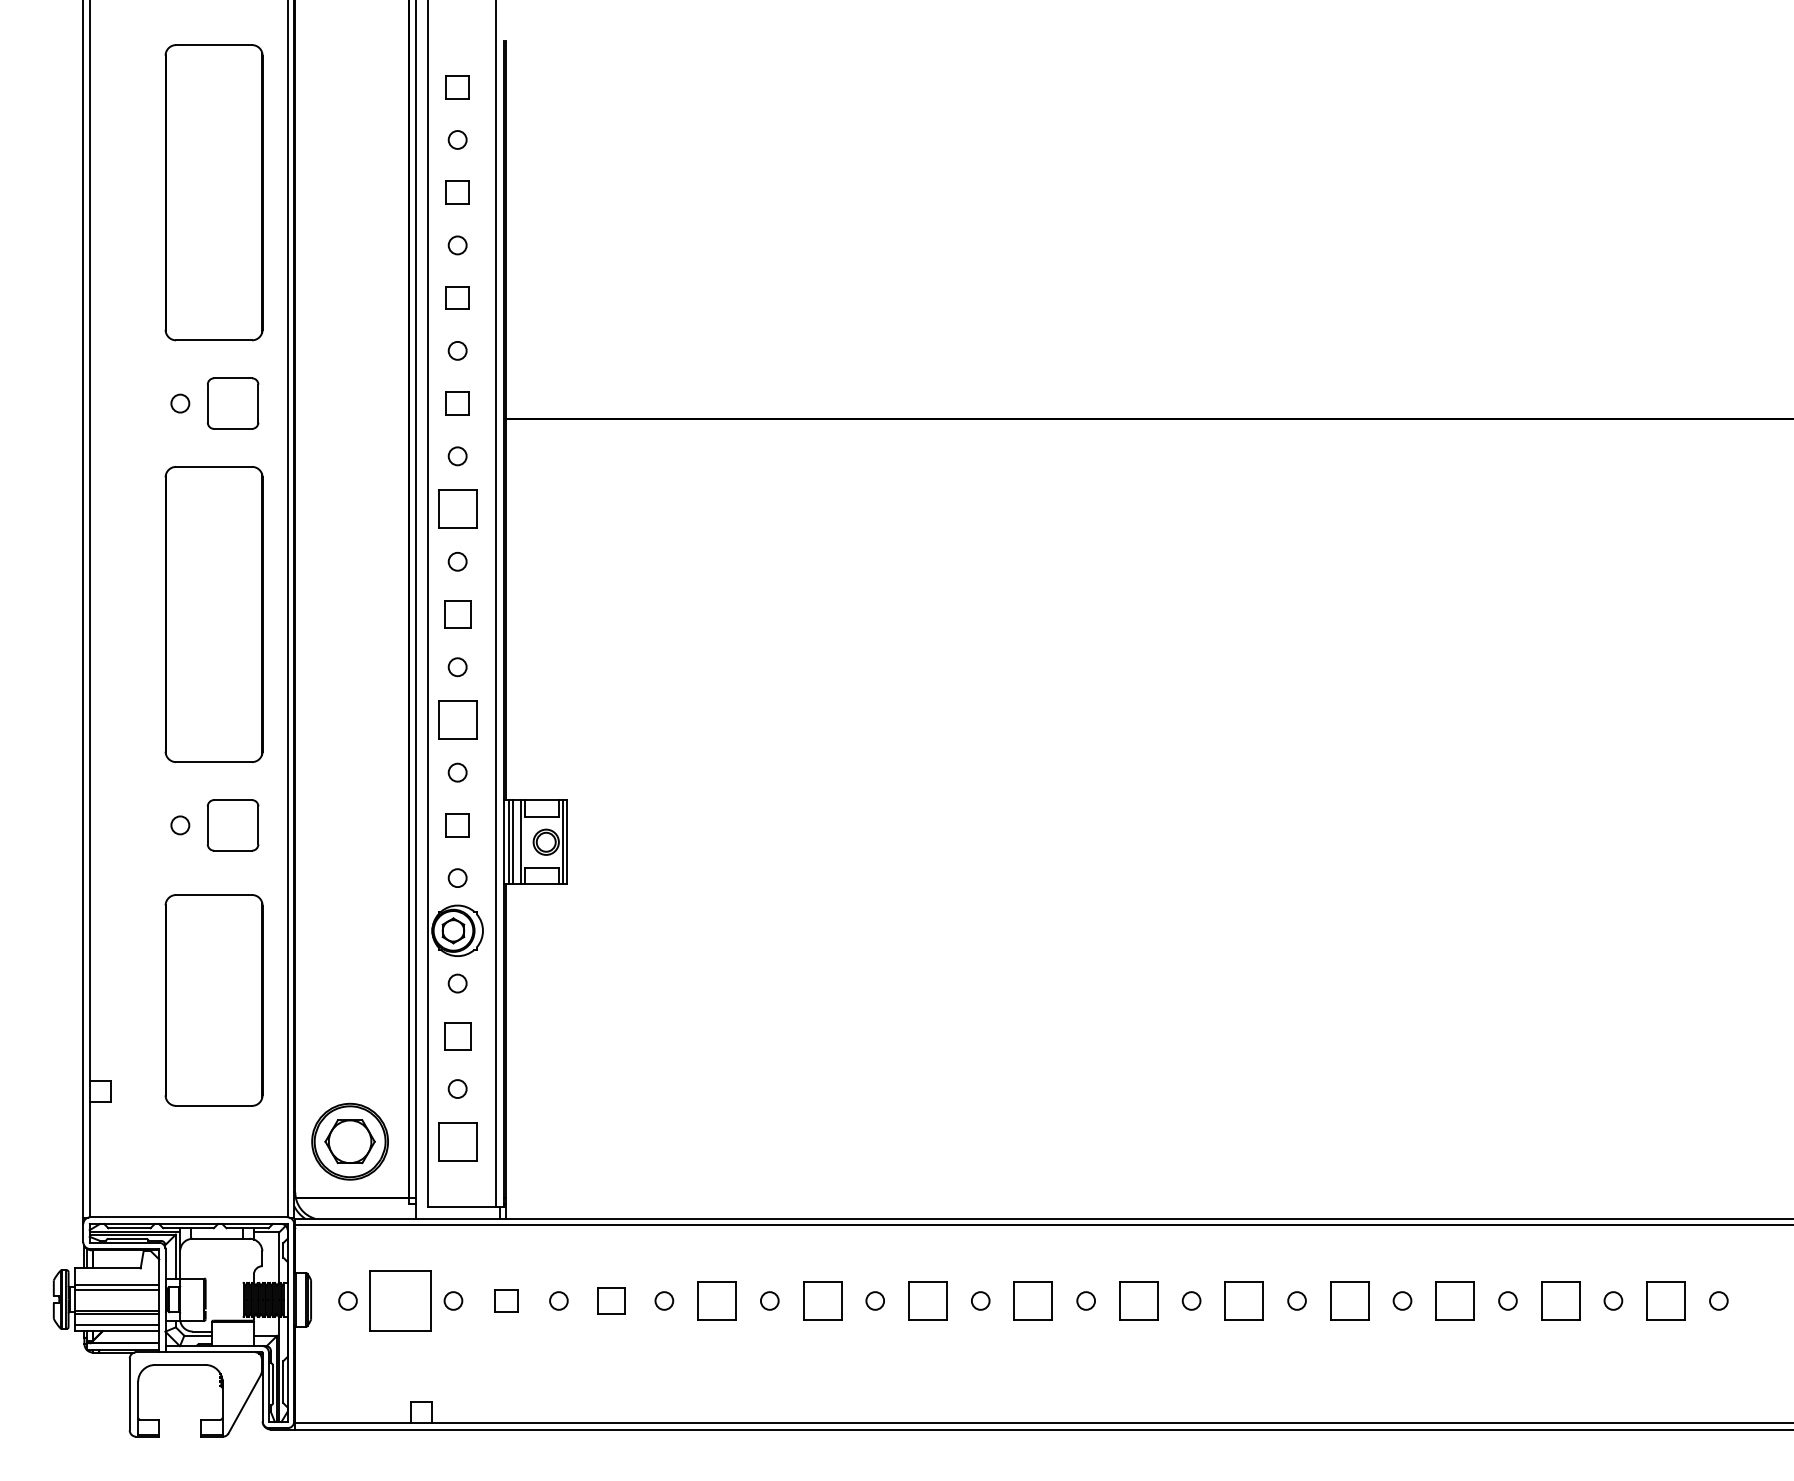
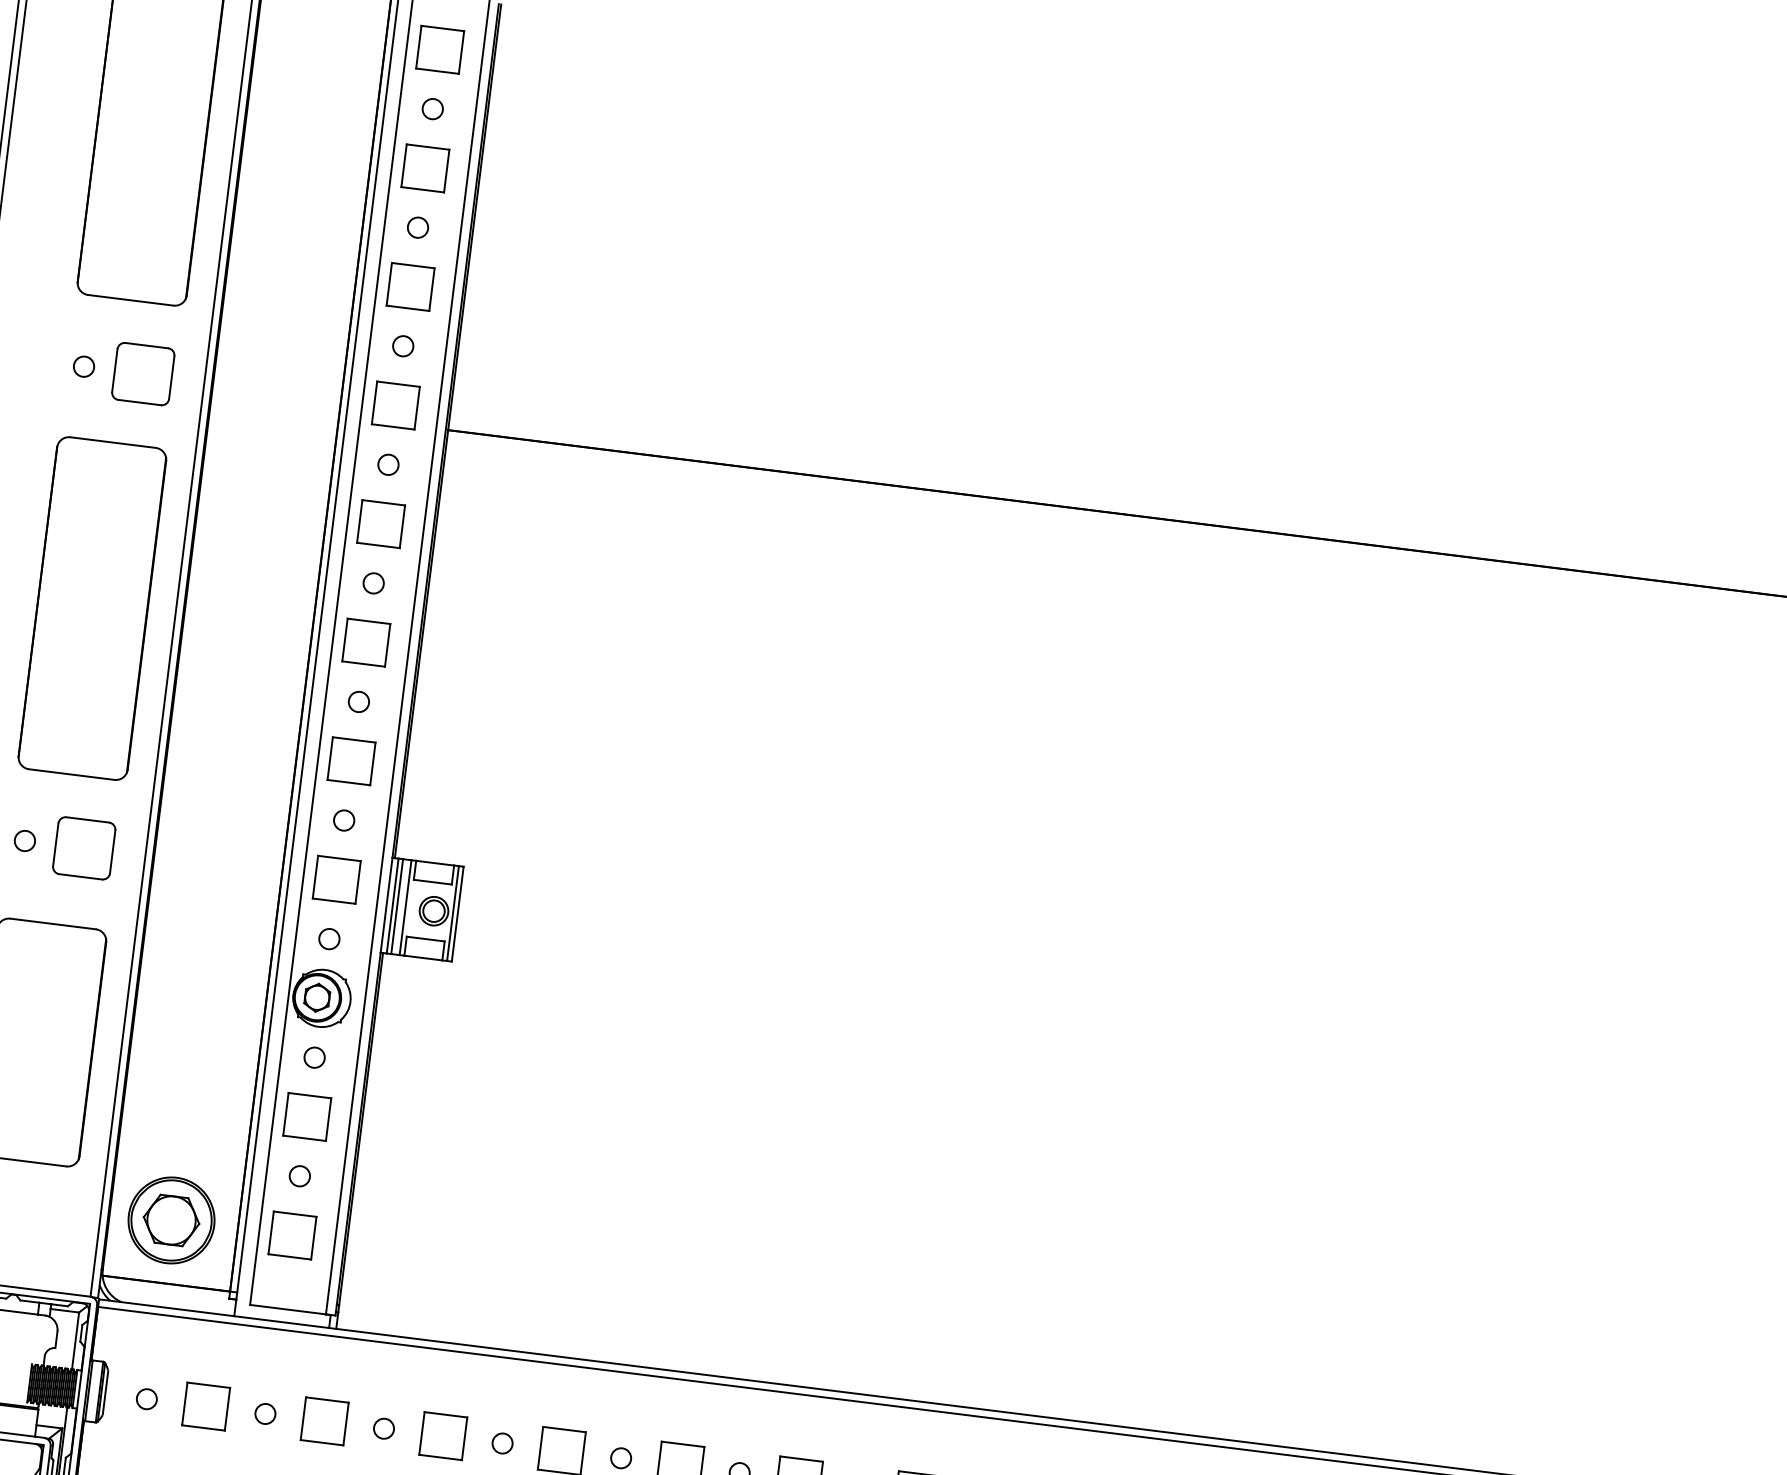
part: (457, 86) -> (440, 48), size x1.67
part: (457, 192) -> (425, 168), size x1.67
part: (457, 297) -> (410, 286), size x1.67
part: (457, 403) -> (395, 405), size x1.67
part: (457, 614) -> (366, 642), size x1.43
part: (457, 824) -> (336, 878), size x1.67
part: (457, 1035) -> (307, 1116), size x1.43
part: (400, 1300) -> (205, 1406), size x0.62
part: (505, 1300) -> (324, 1420), size x1.67
part: (611, 1300) -> (443, 1435), size x1.43

